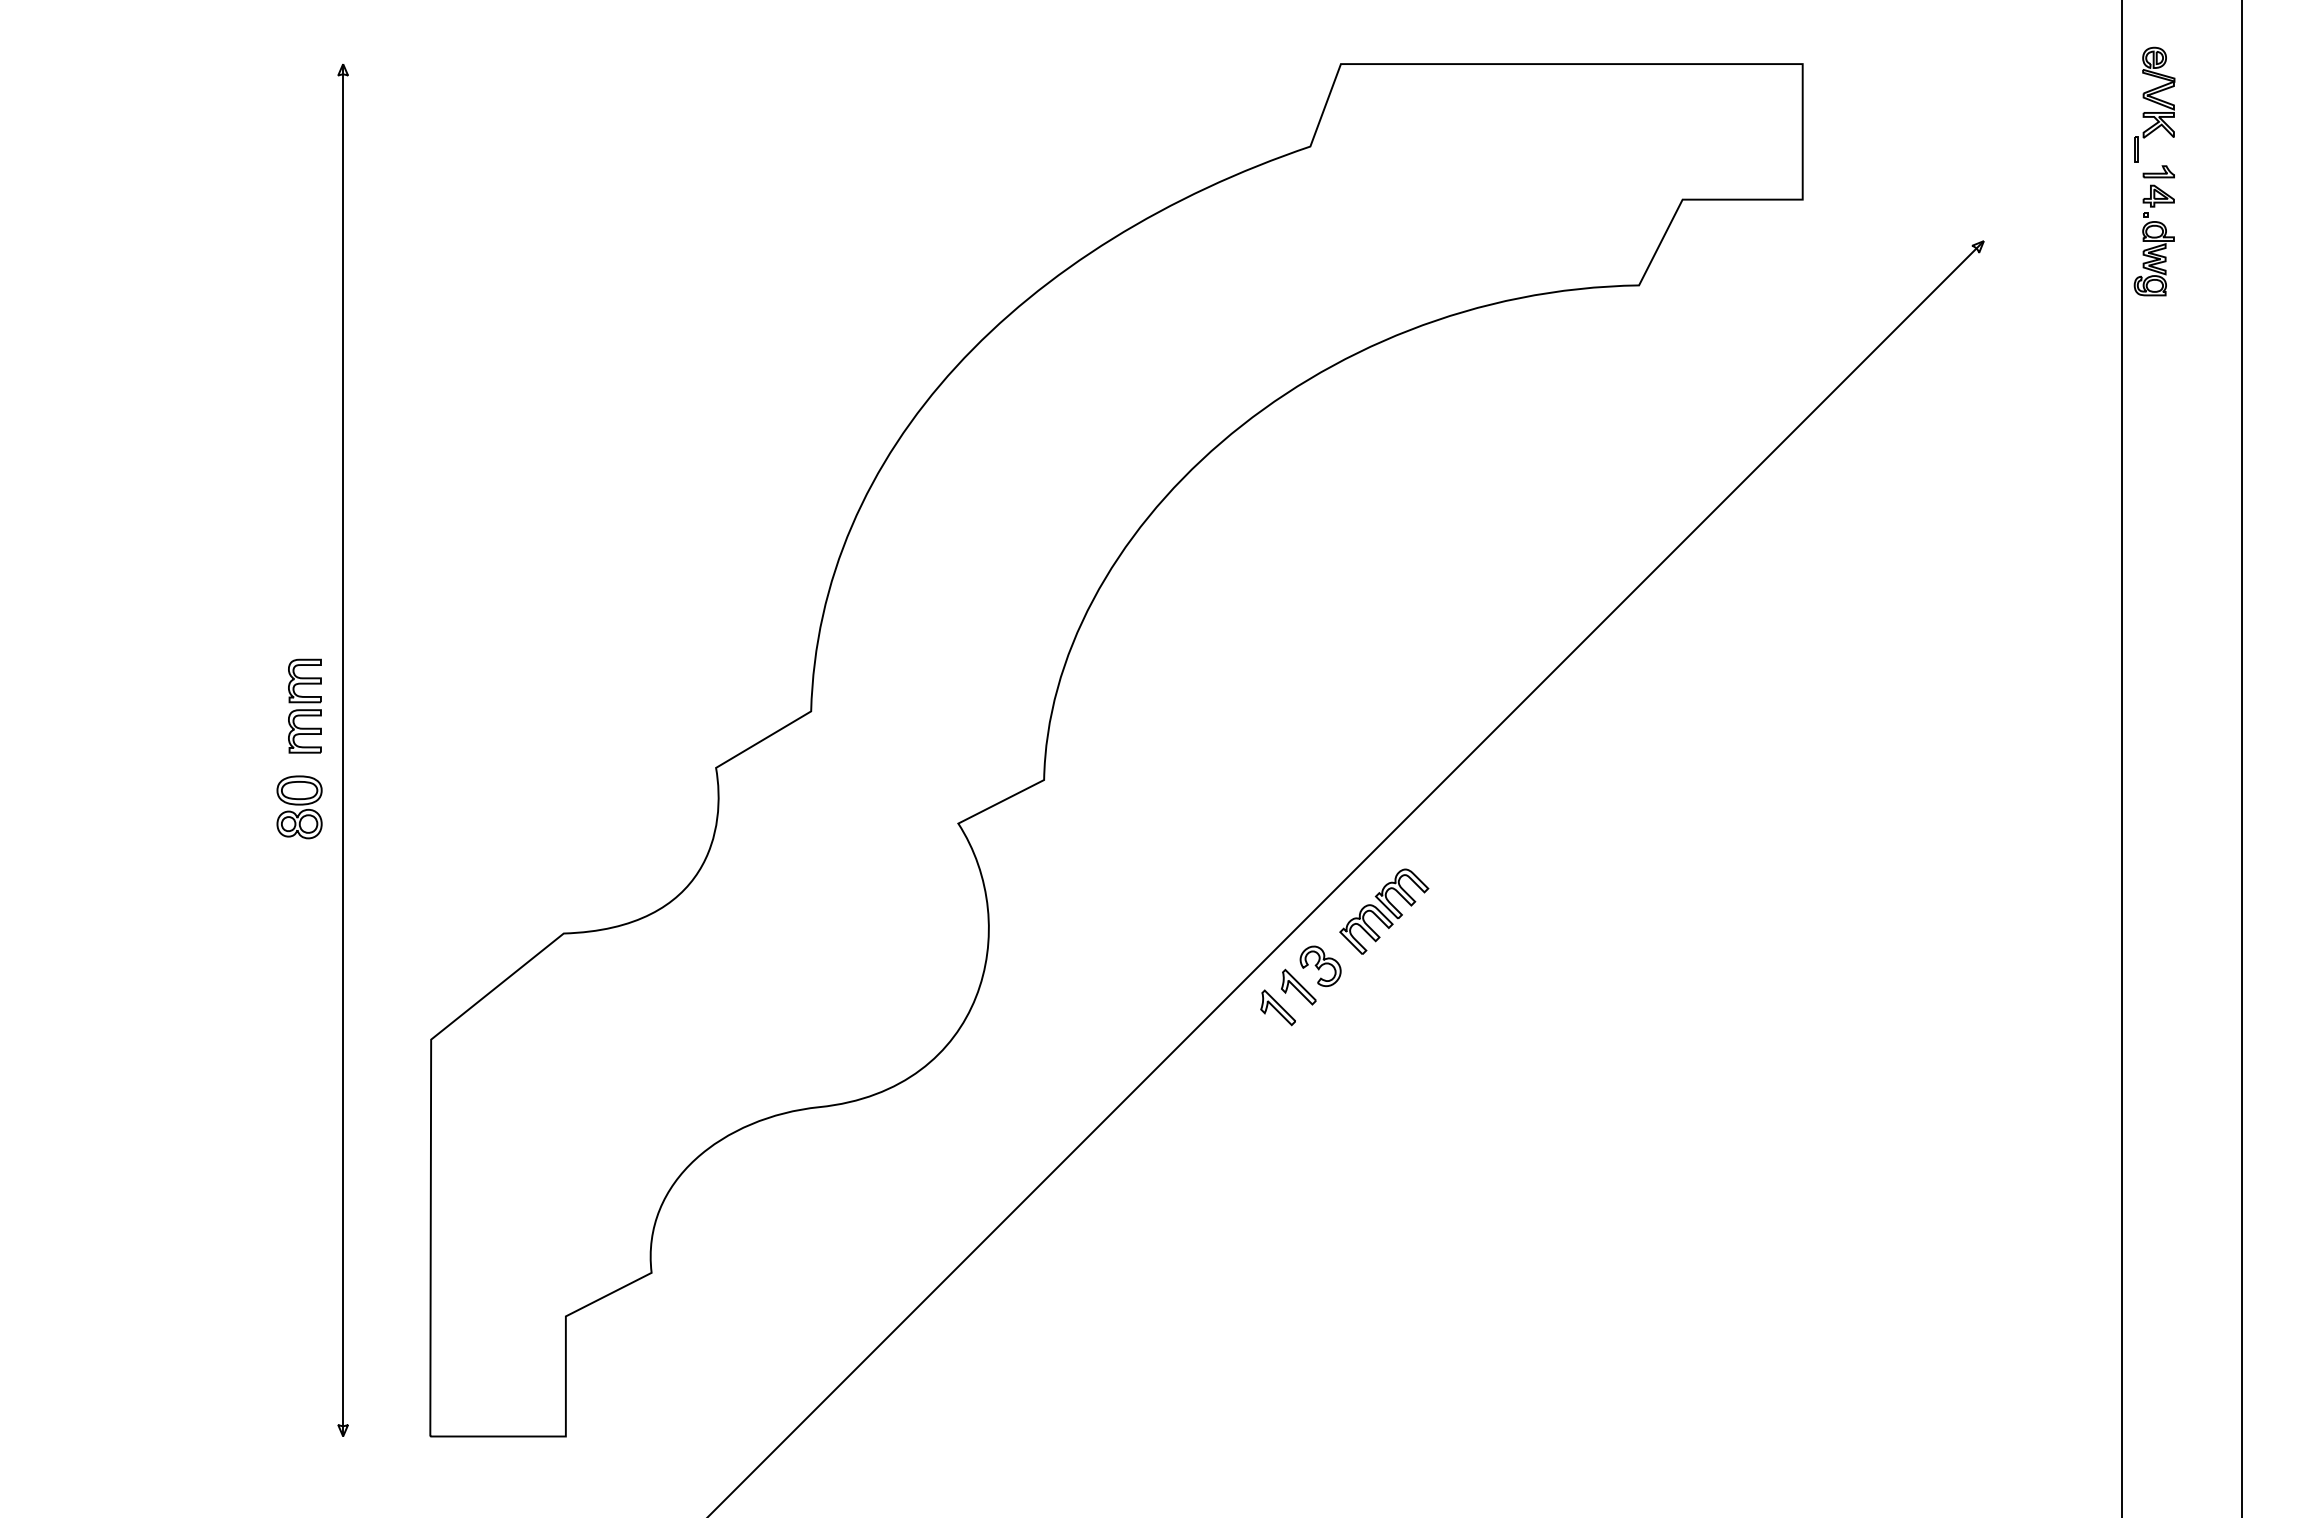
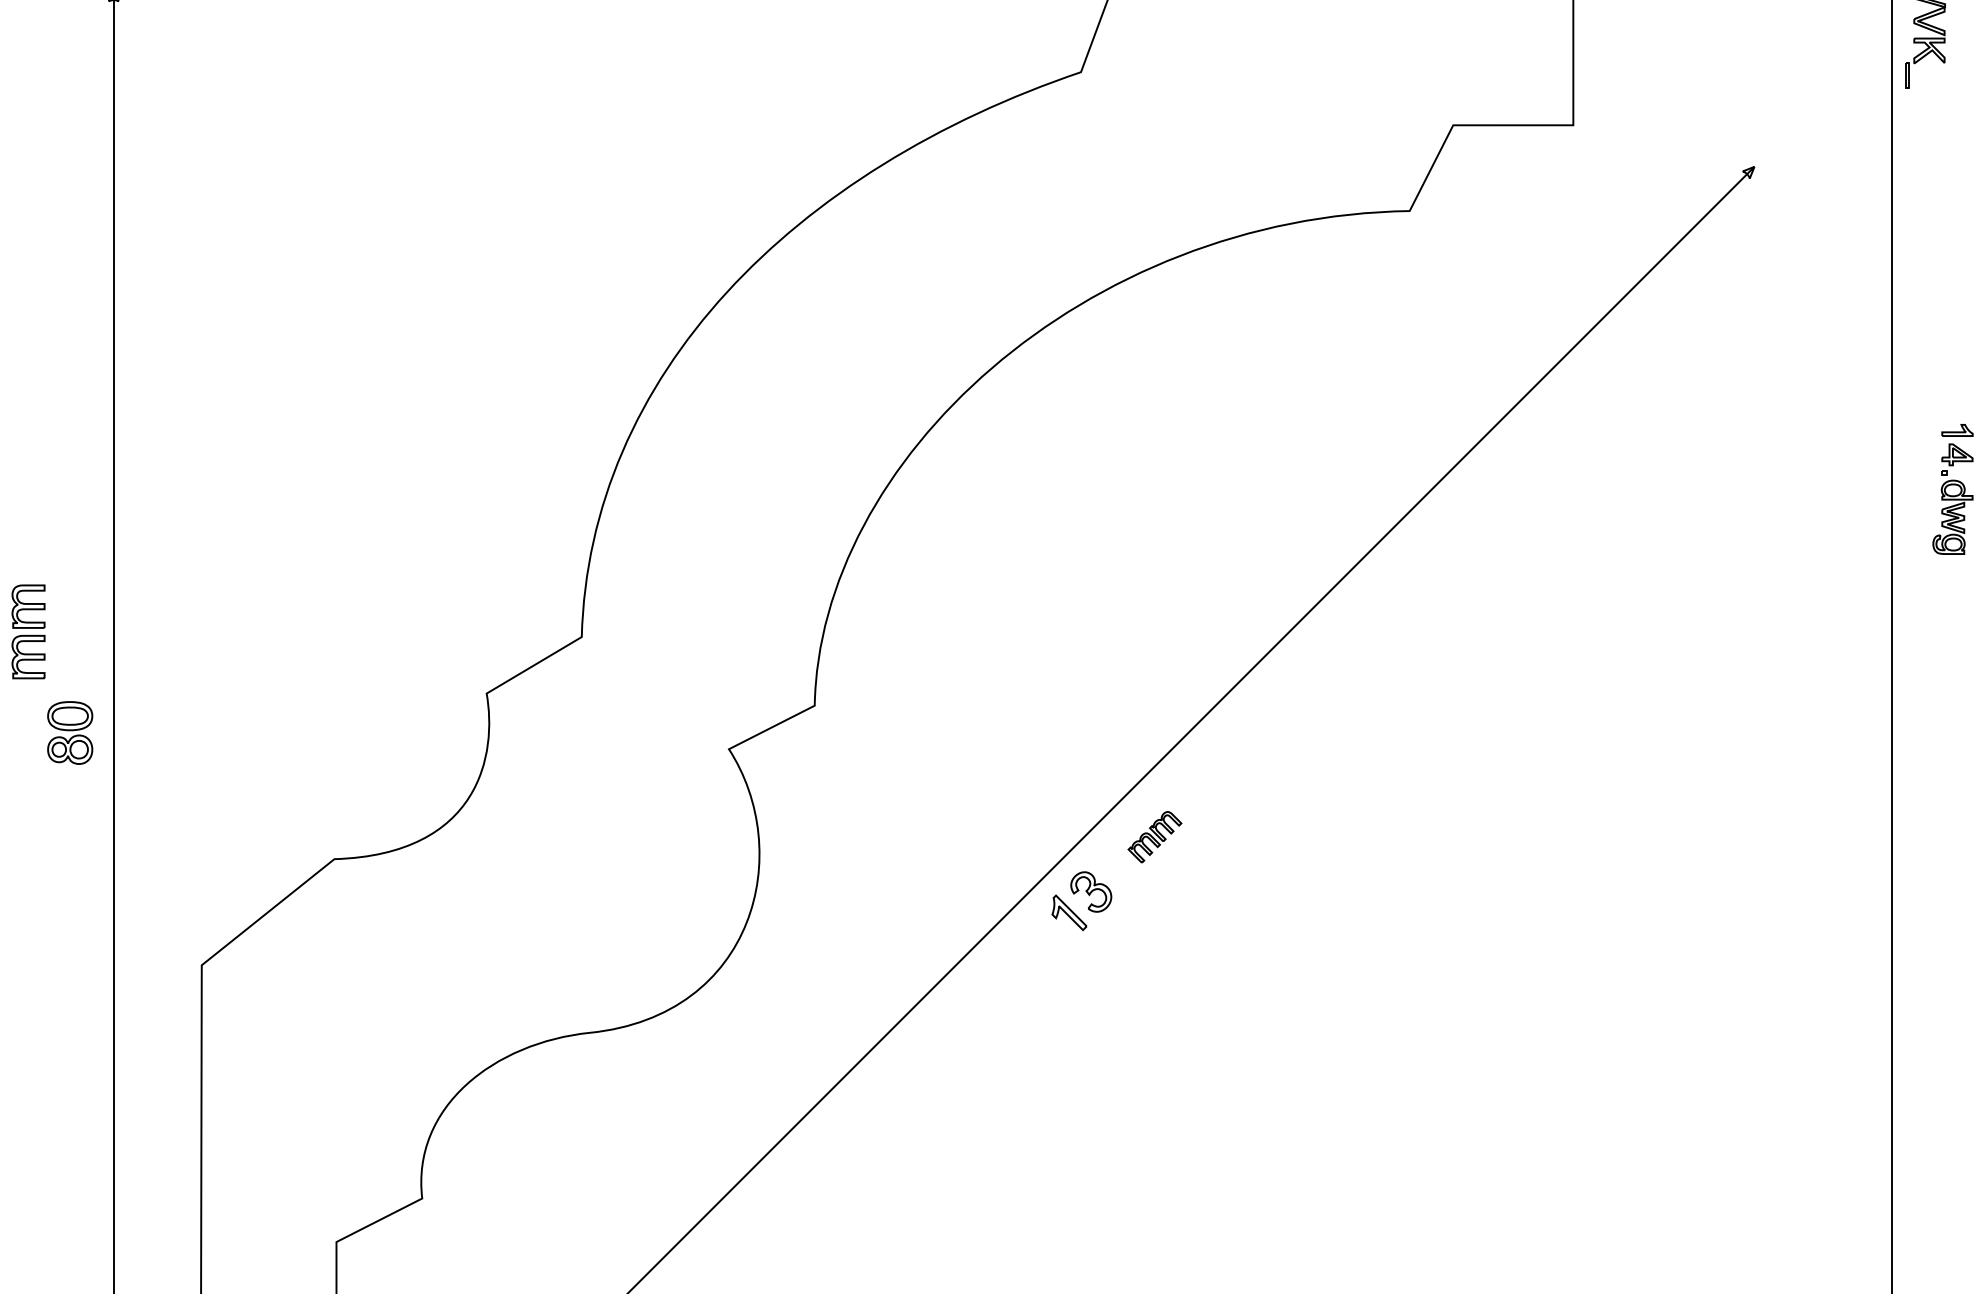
part: (2153, 230) -> (1952, 489), moved
part: (304, 705) -> (28, 631), moved
part: (1384, 911) -> (1155, 837), size x0.6
part: (1277, 1007) -> (1048, 933), removed

